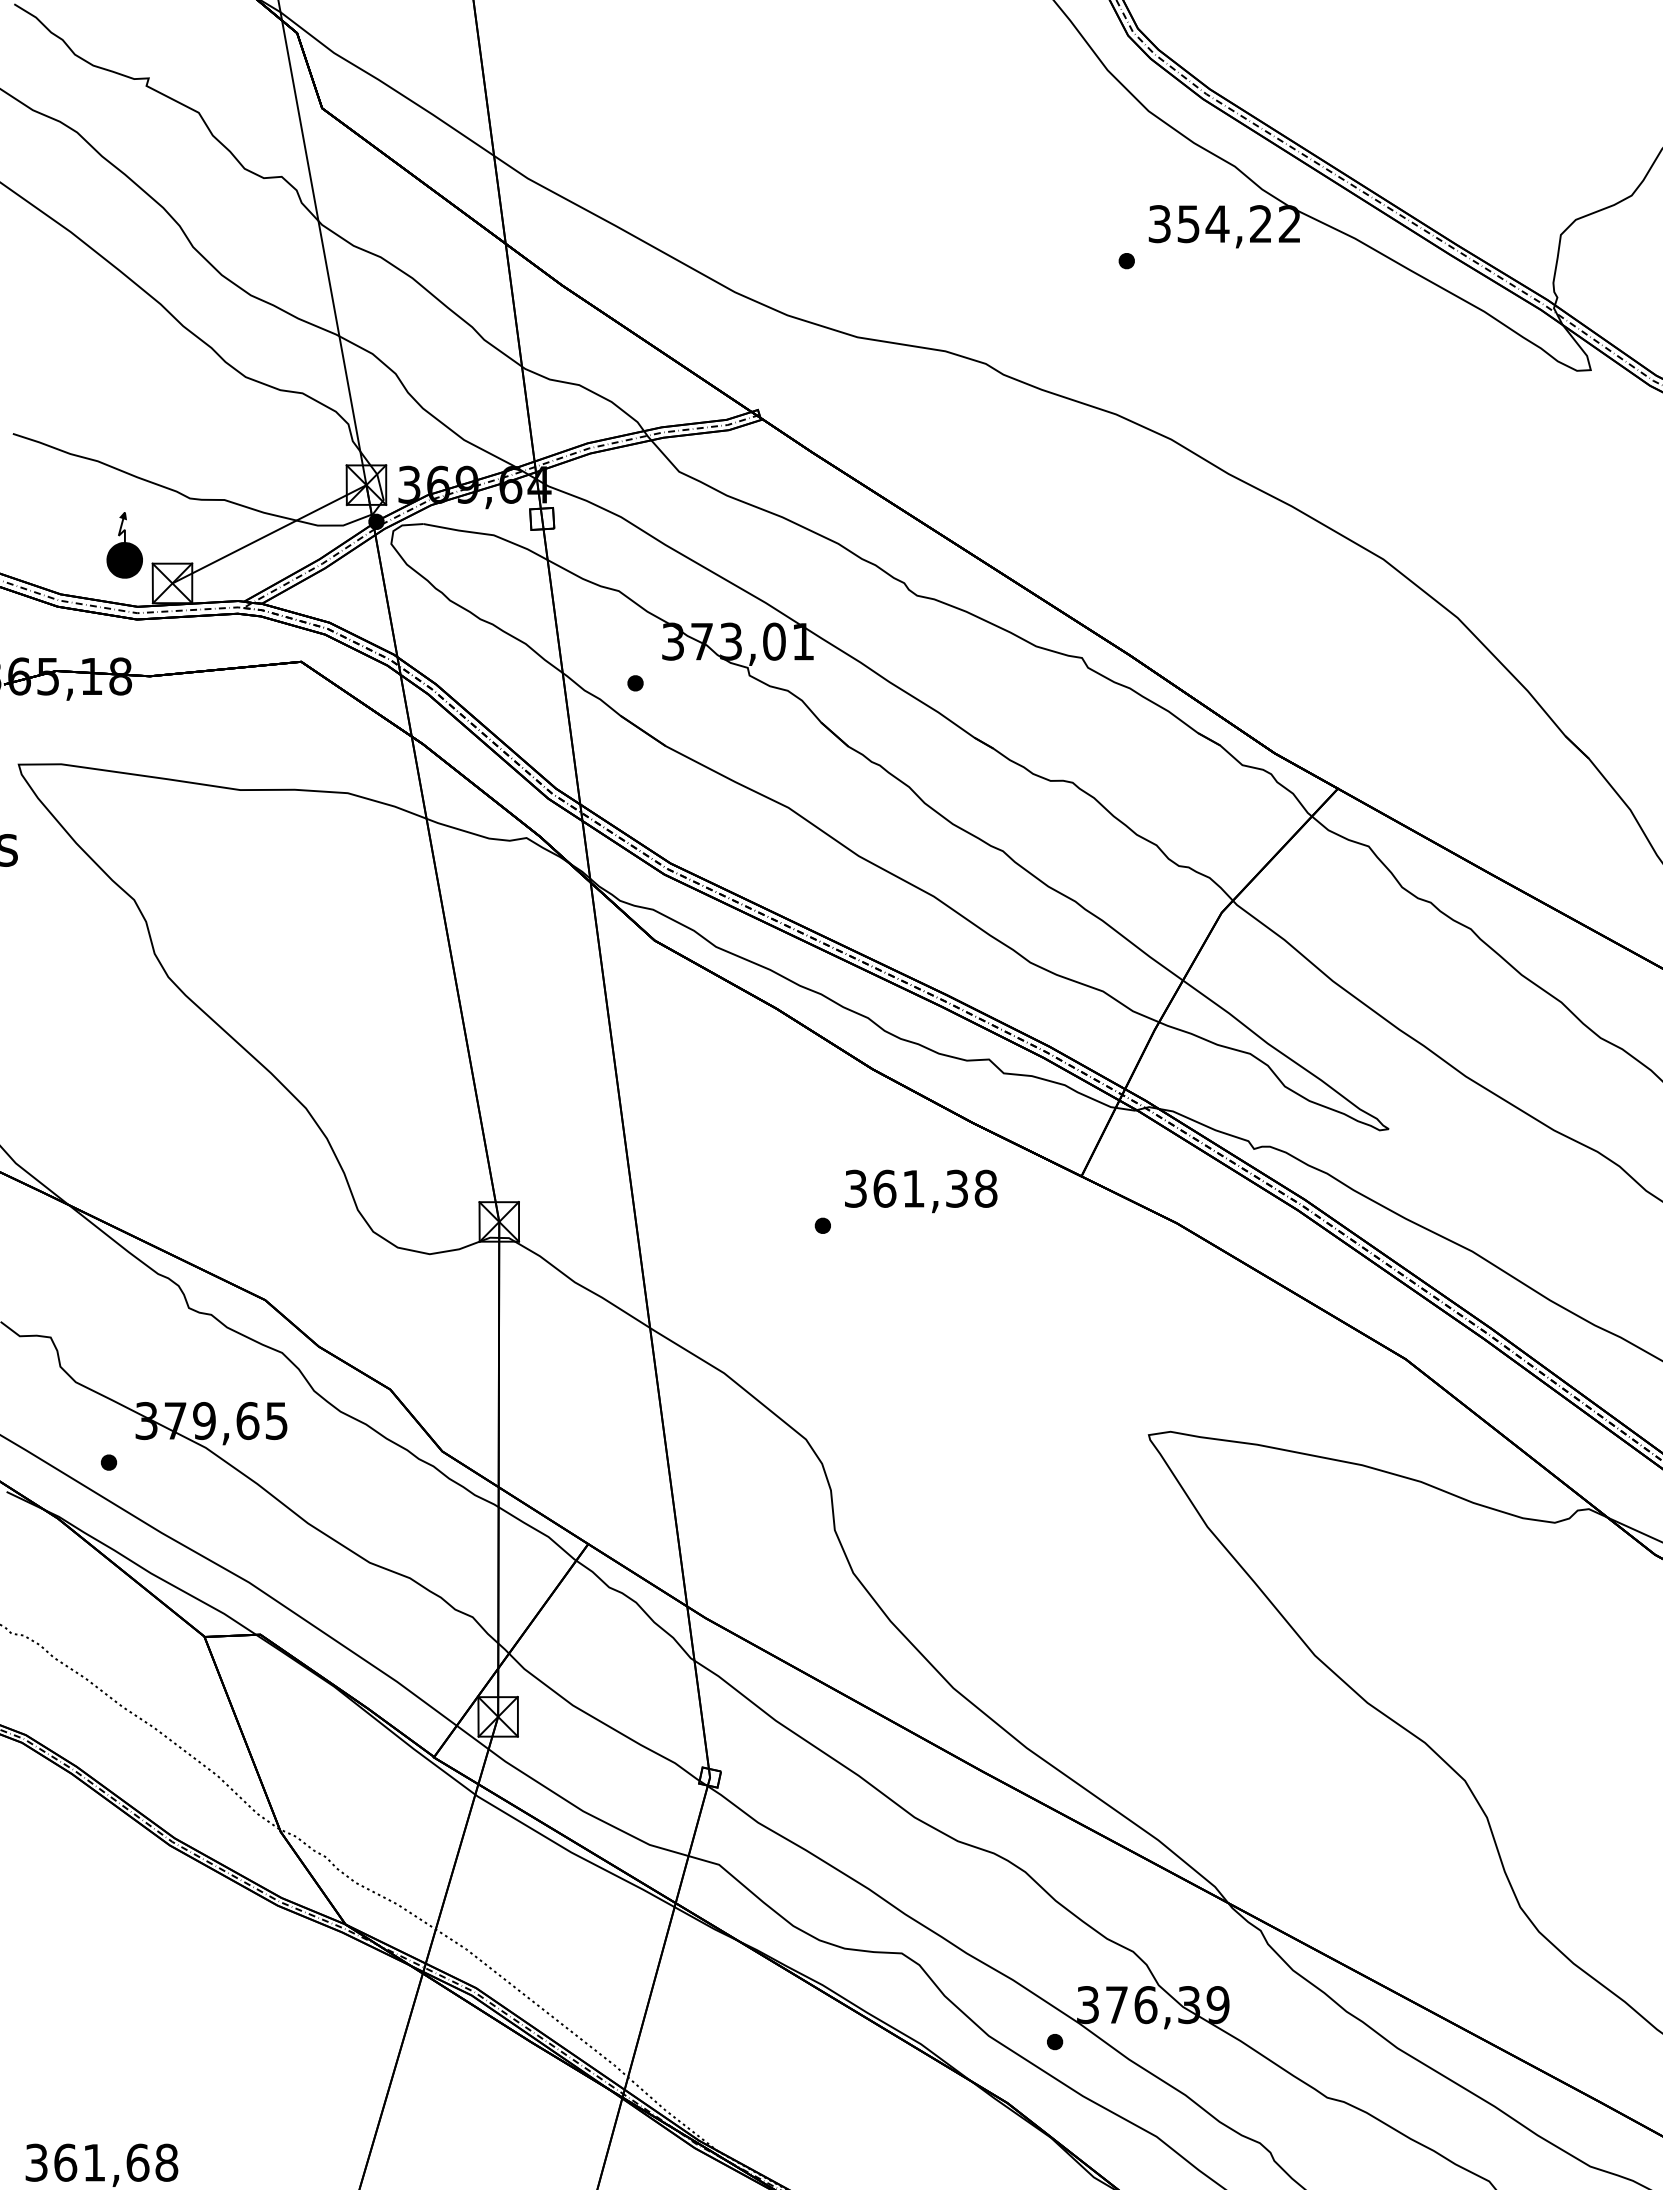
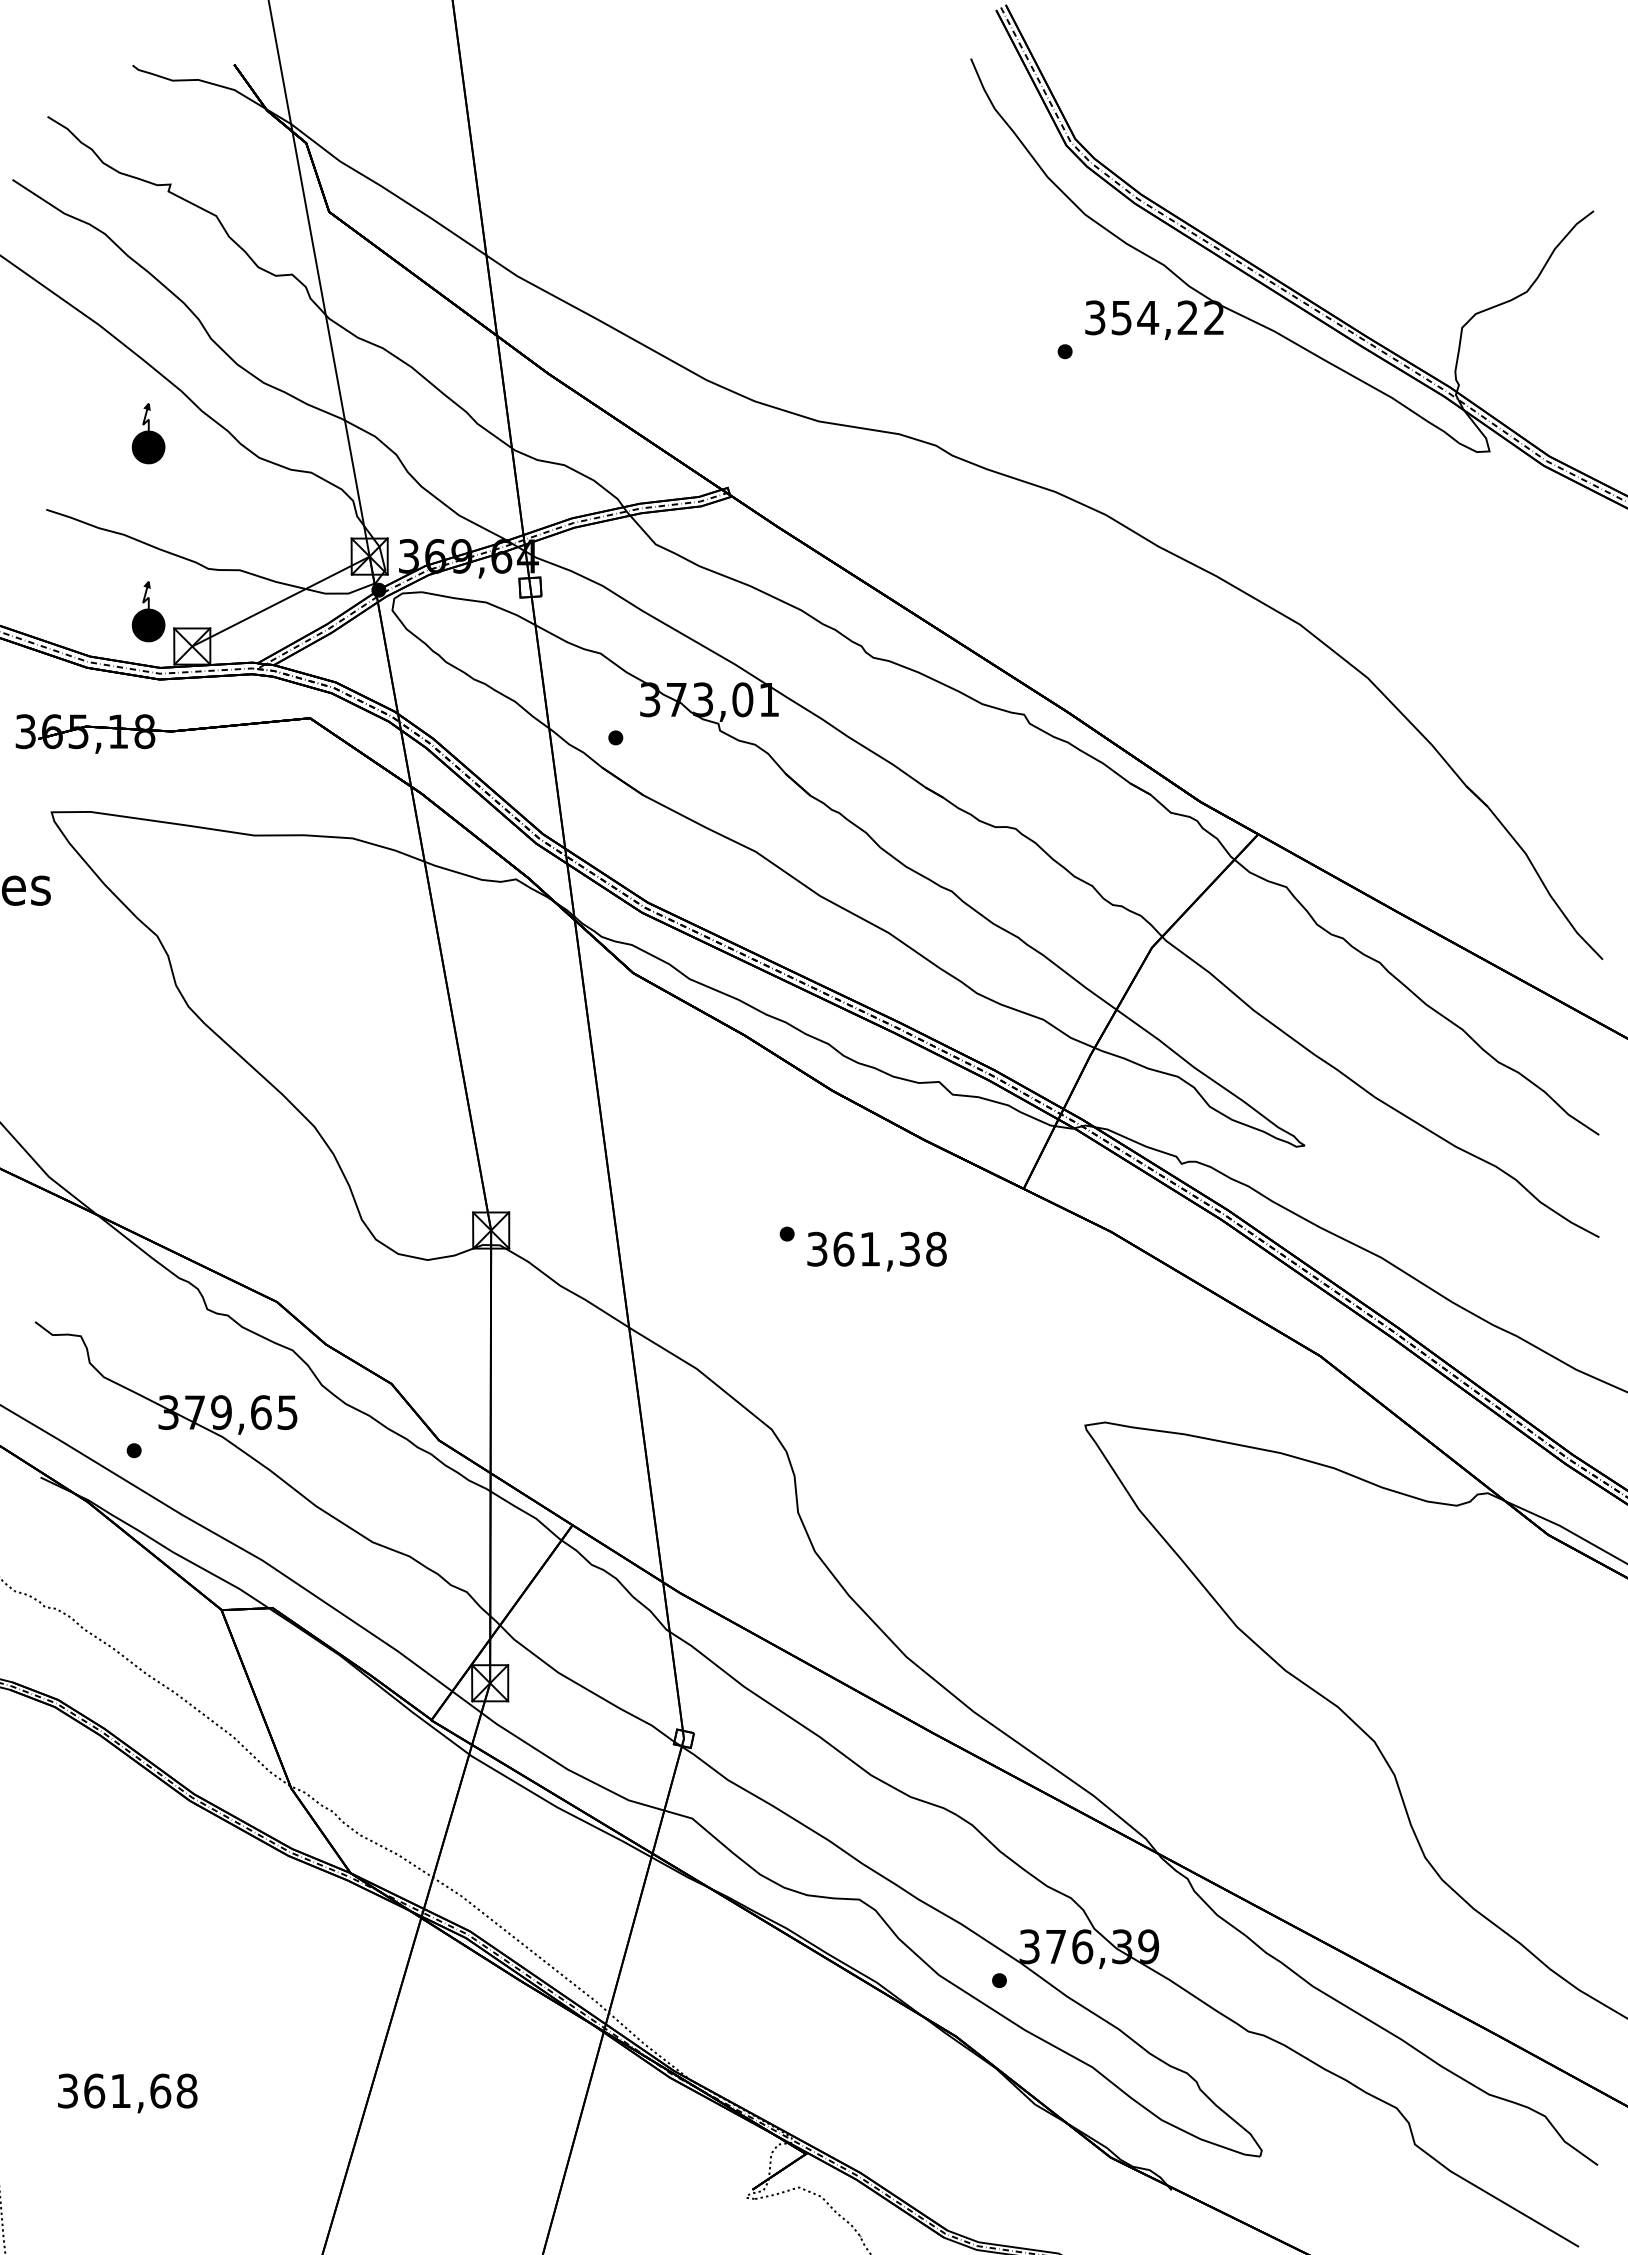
part: (124, 350) -> (148, 433), added
text: (920, 1191) -> (876, 1251), moved

